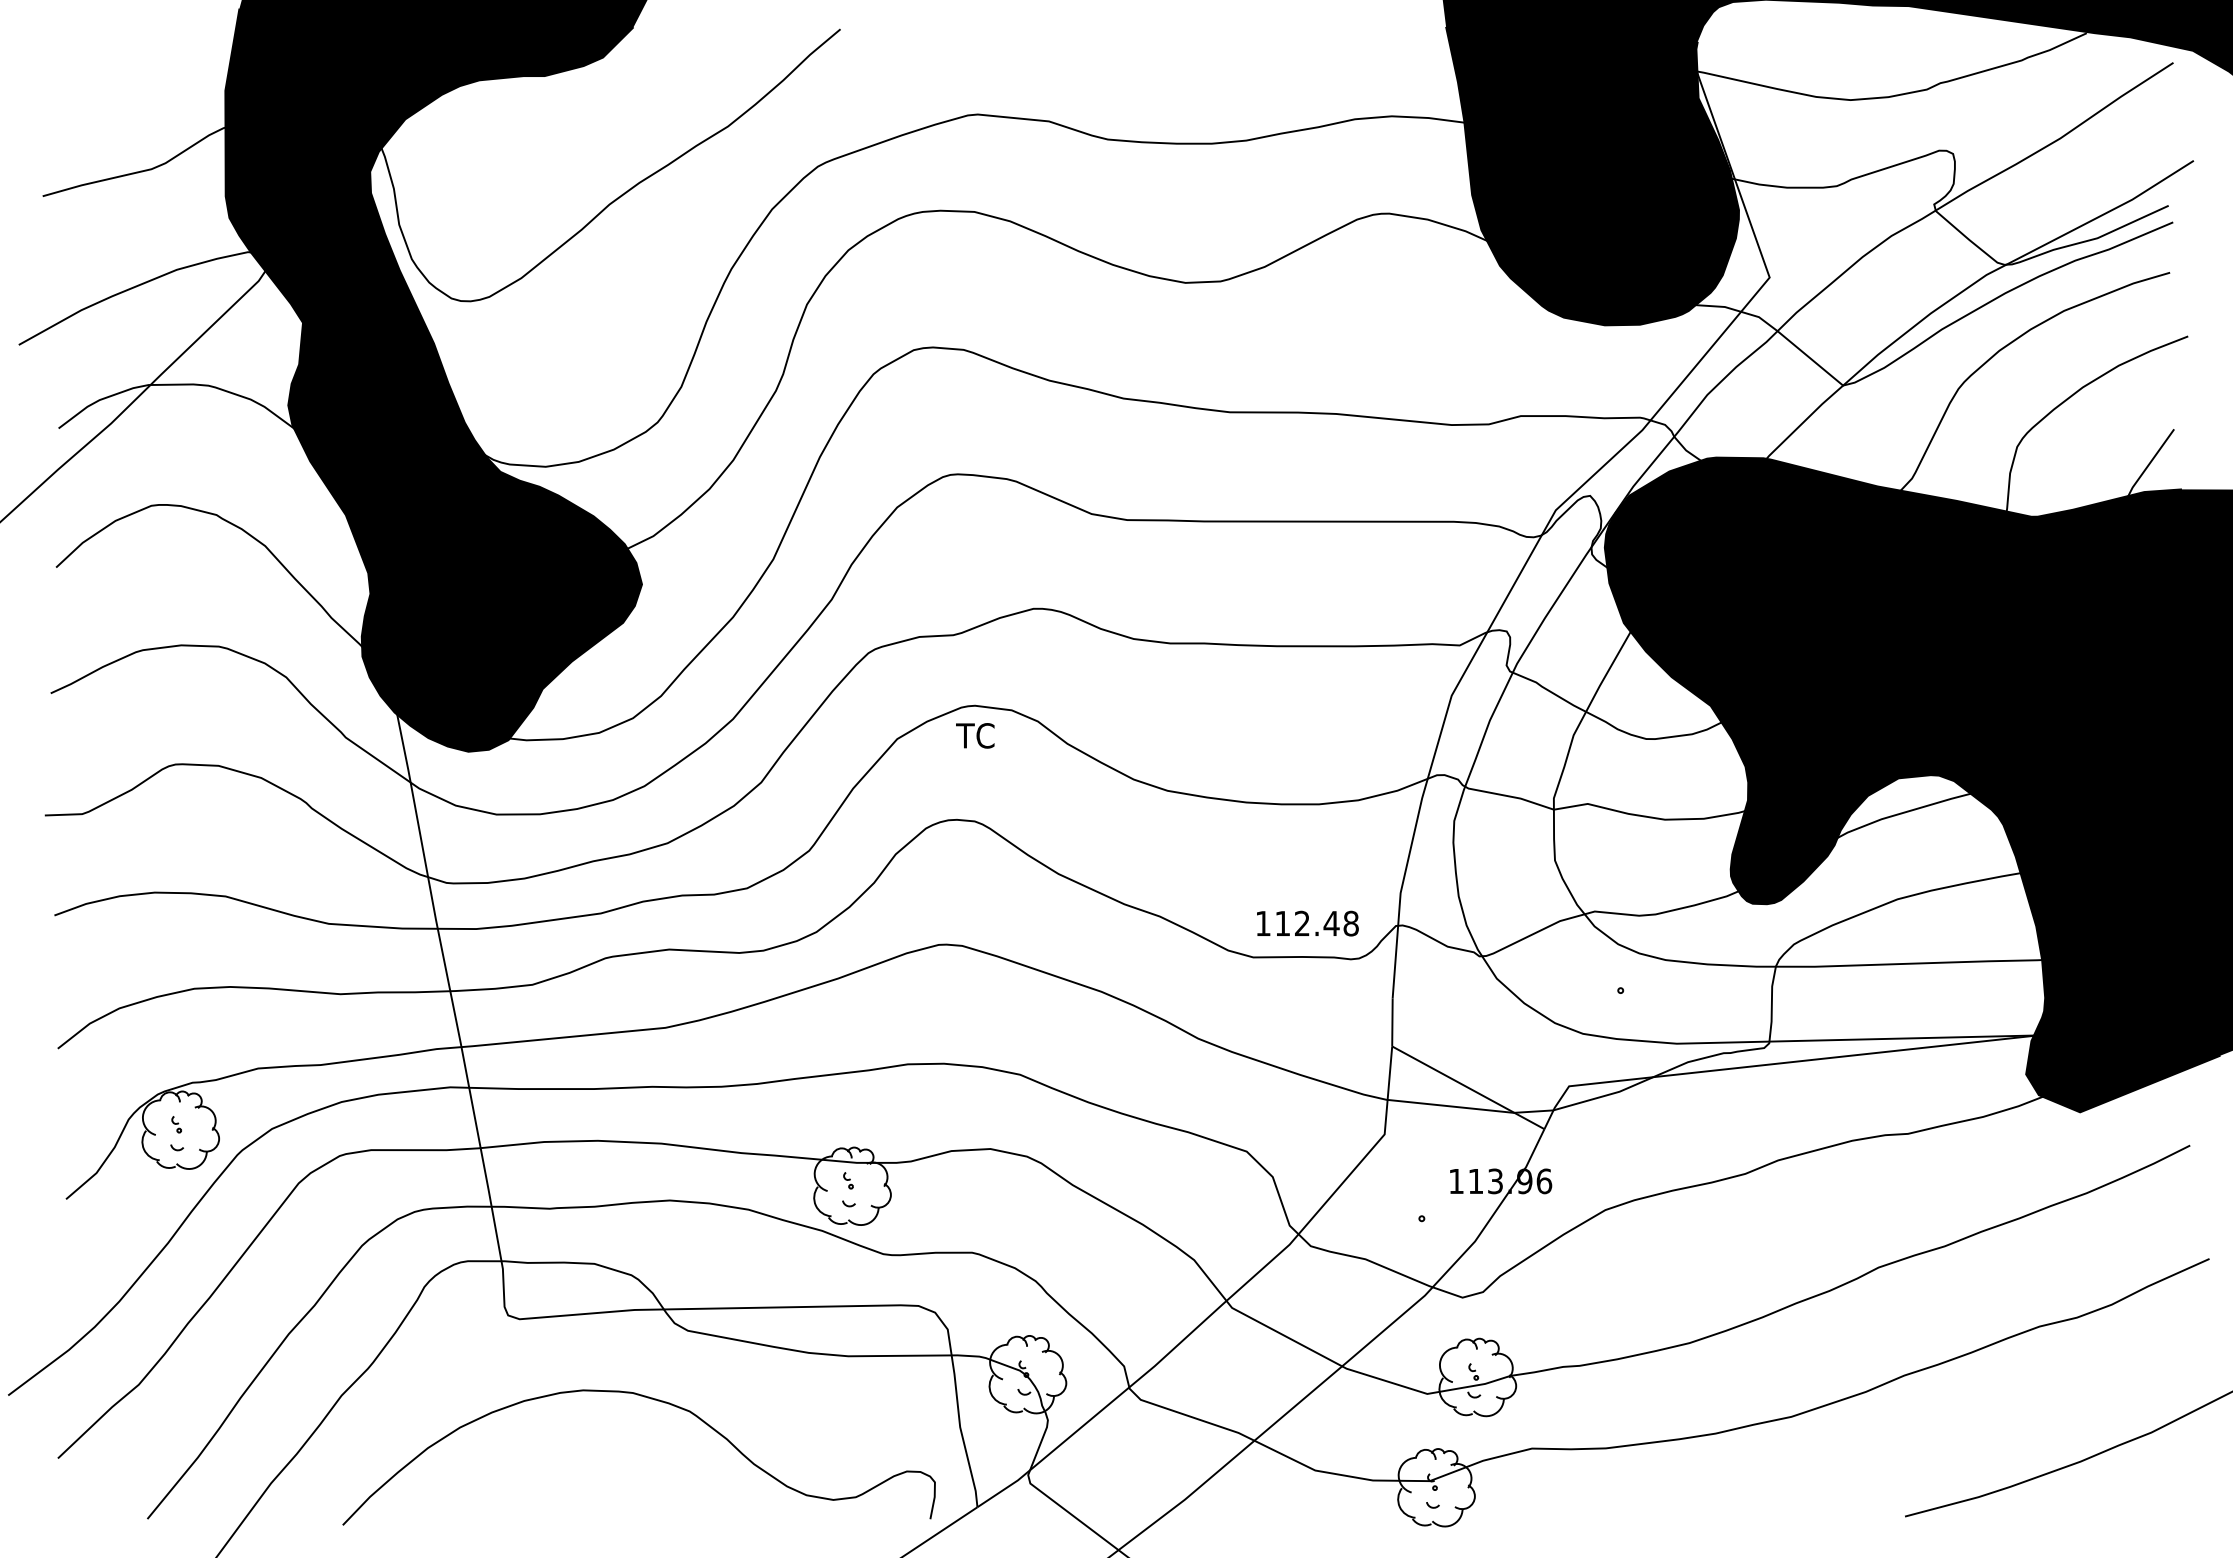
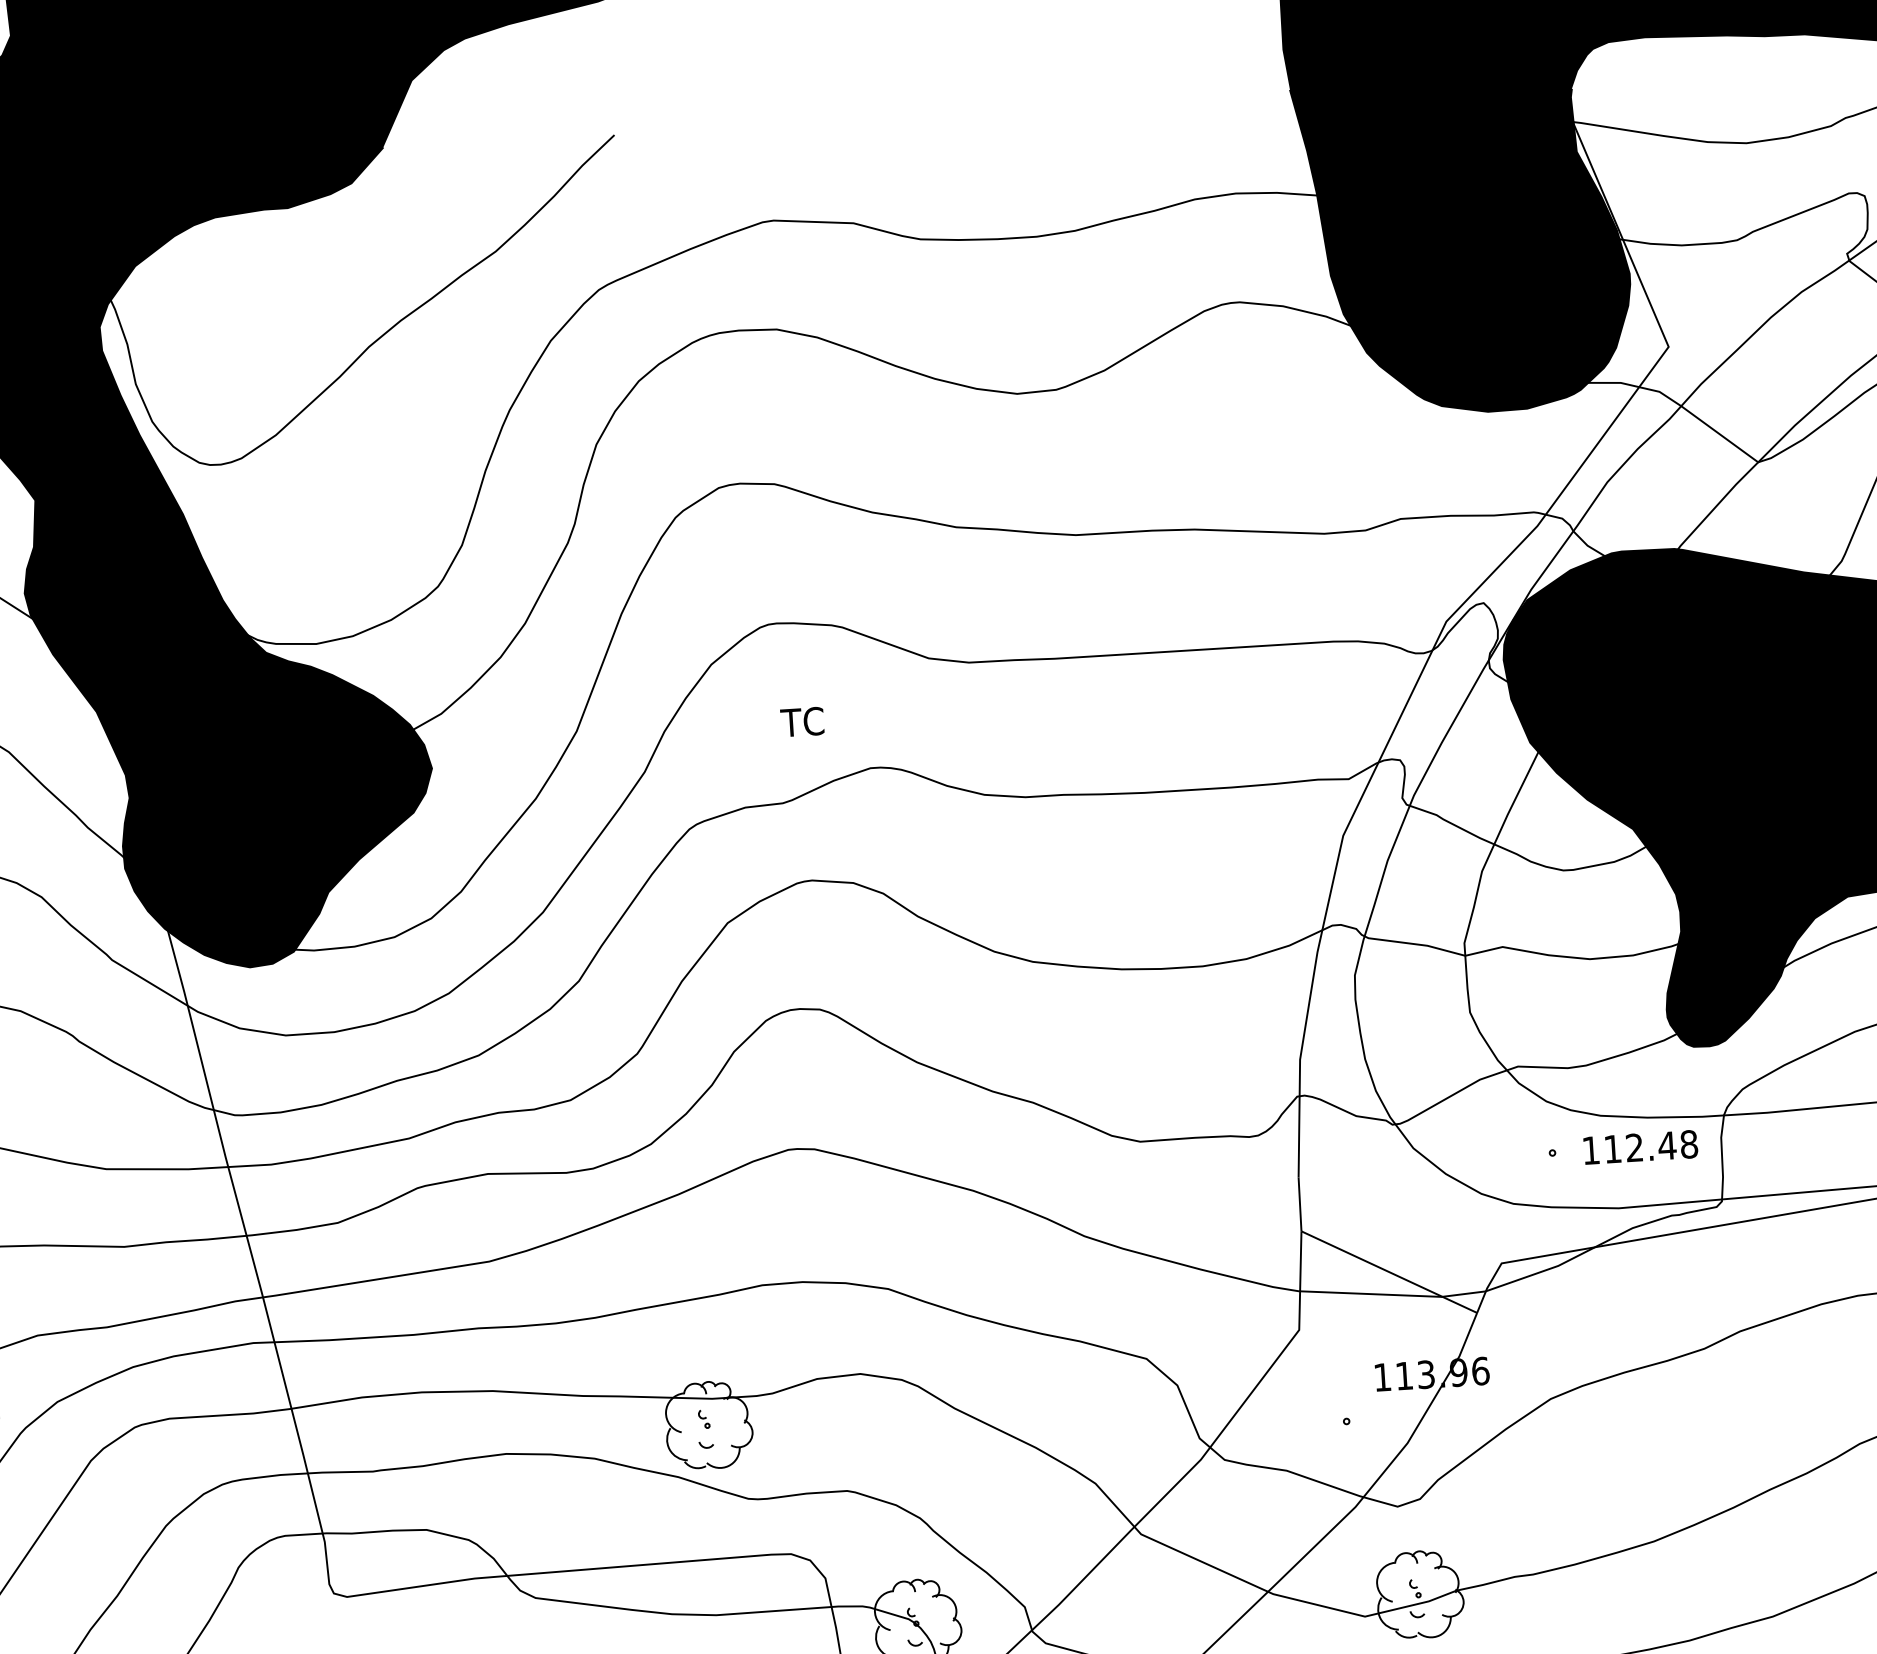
text: (975, 735) -> (802, 721), moved
text: (1307, 923) -> (1640, 1147), moved

